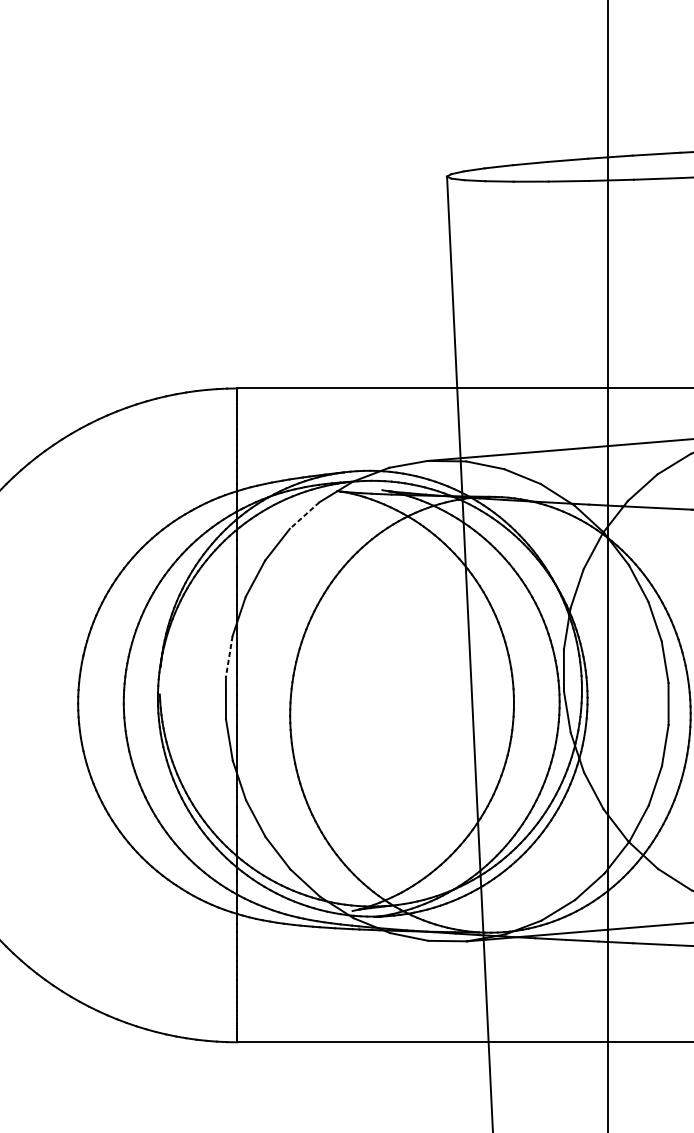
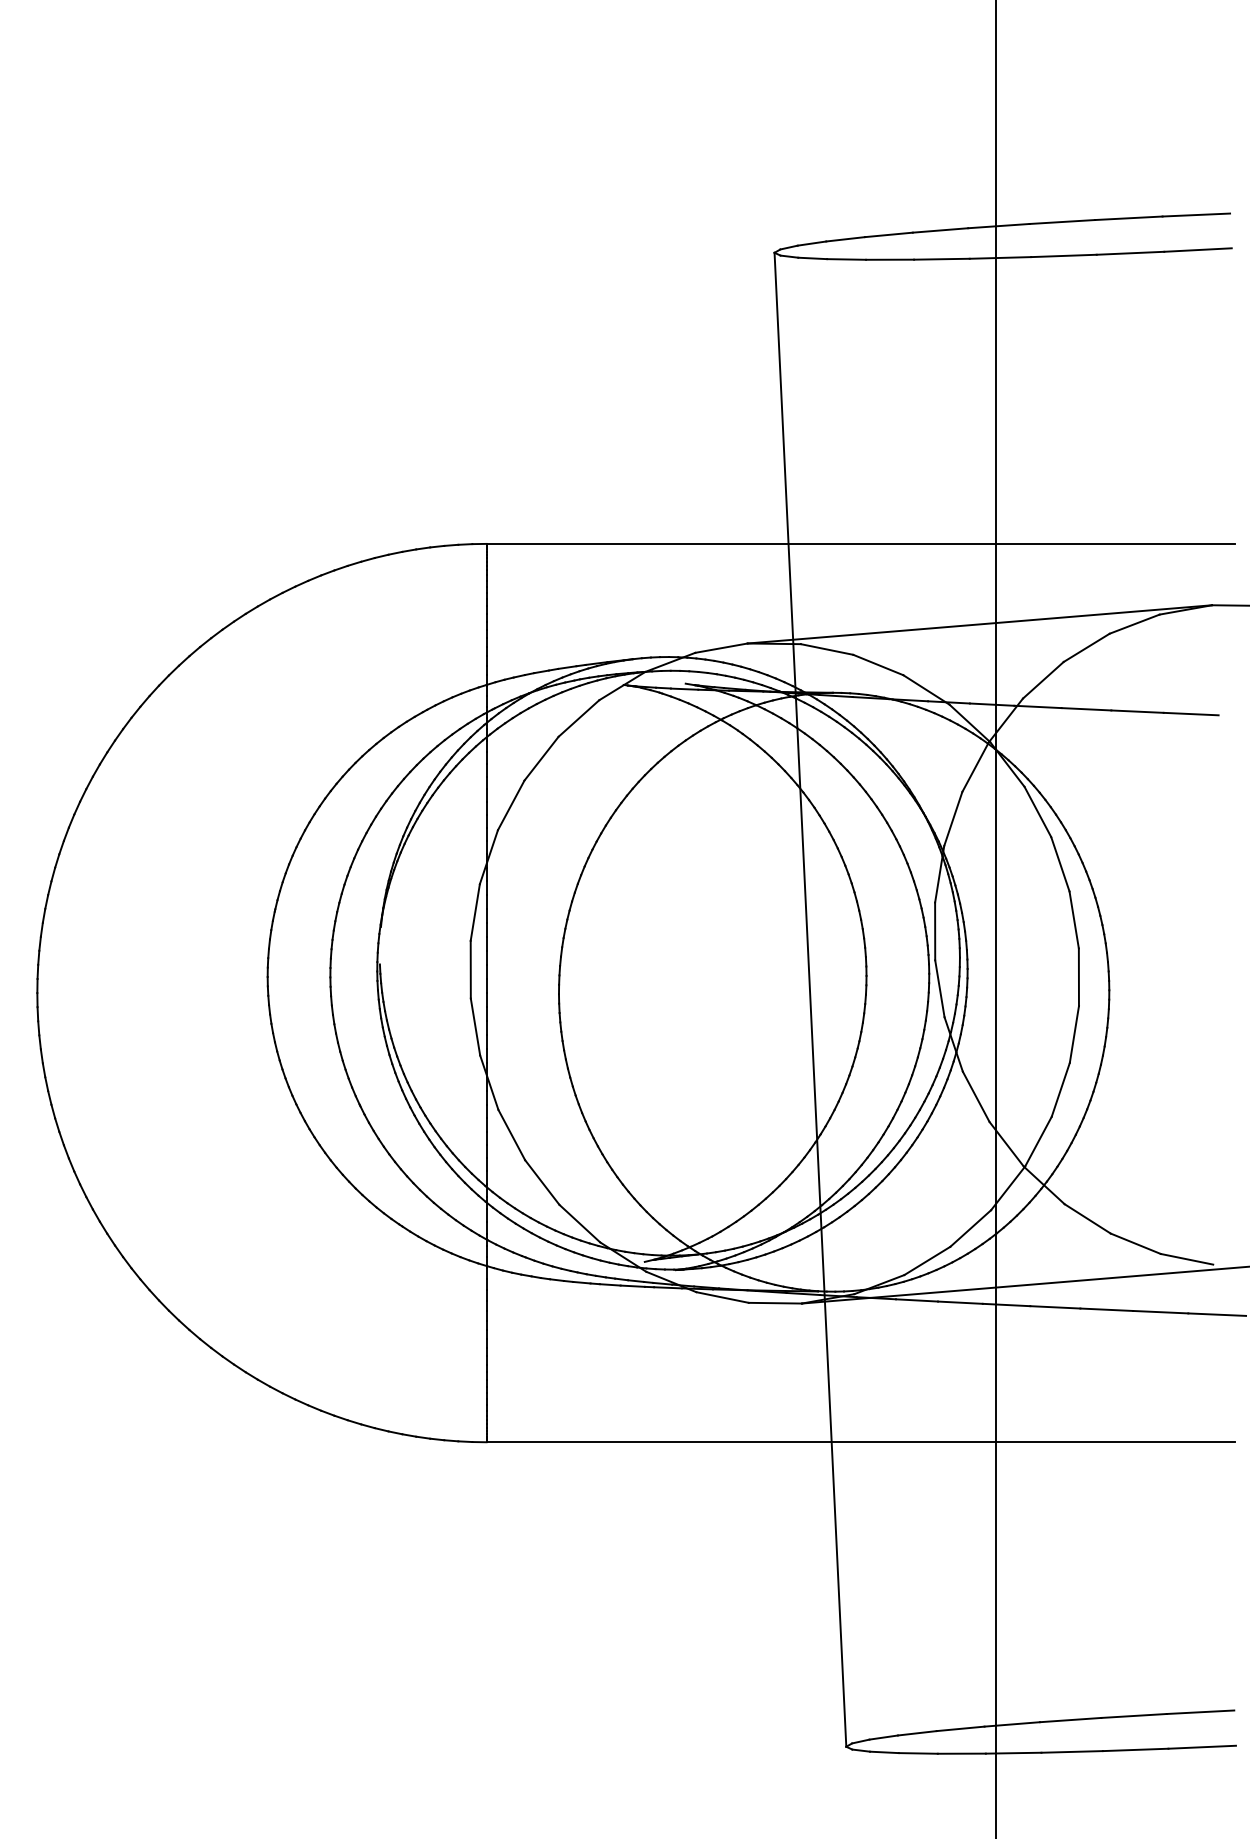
line: (304, 515) -> (578, 718), dashed -> solid
line: (229, 656) -> (475, 912), dashed -> solid

